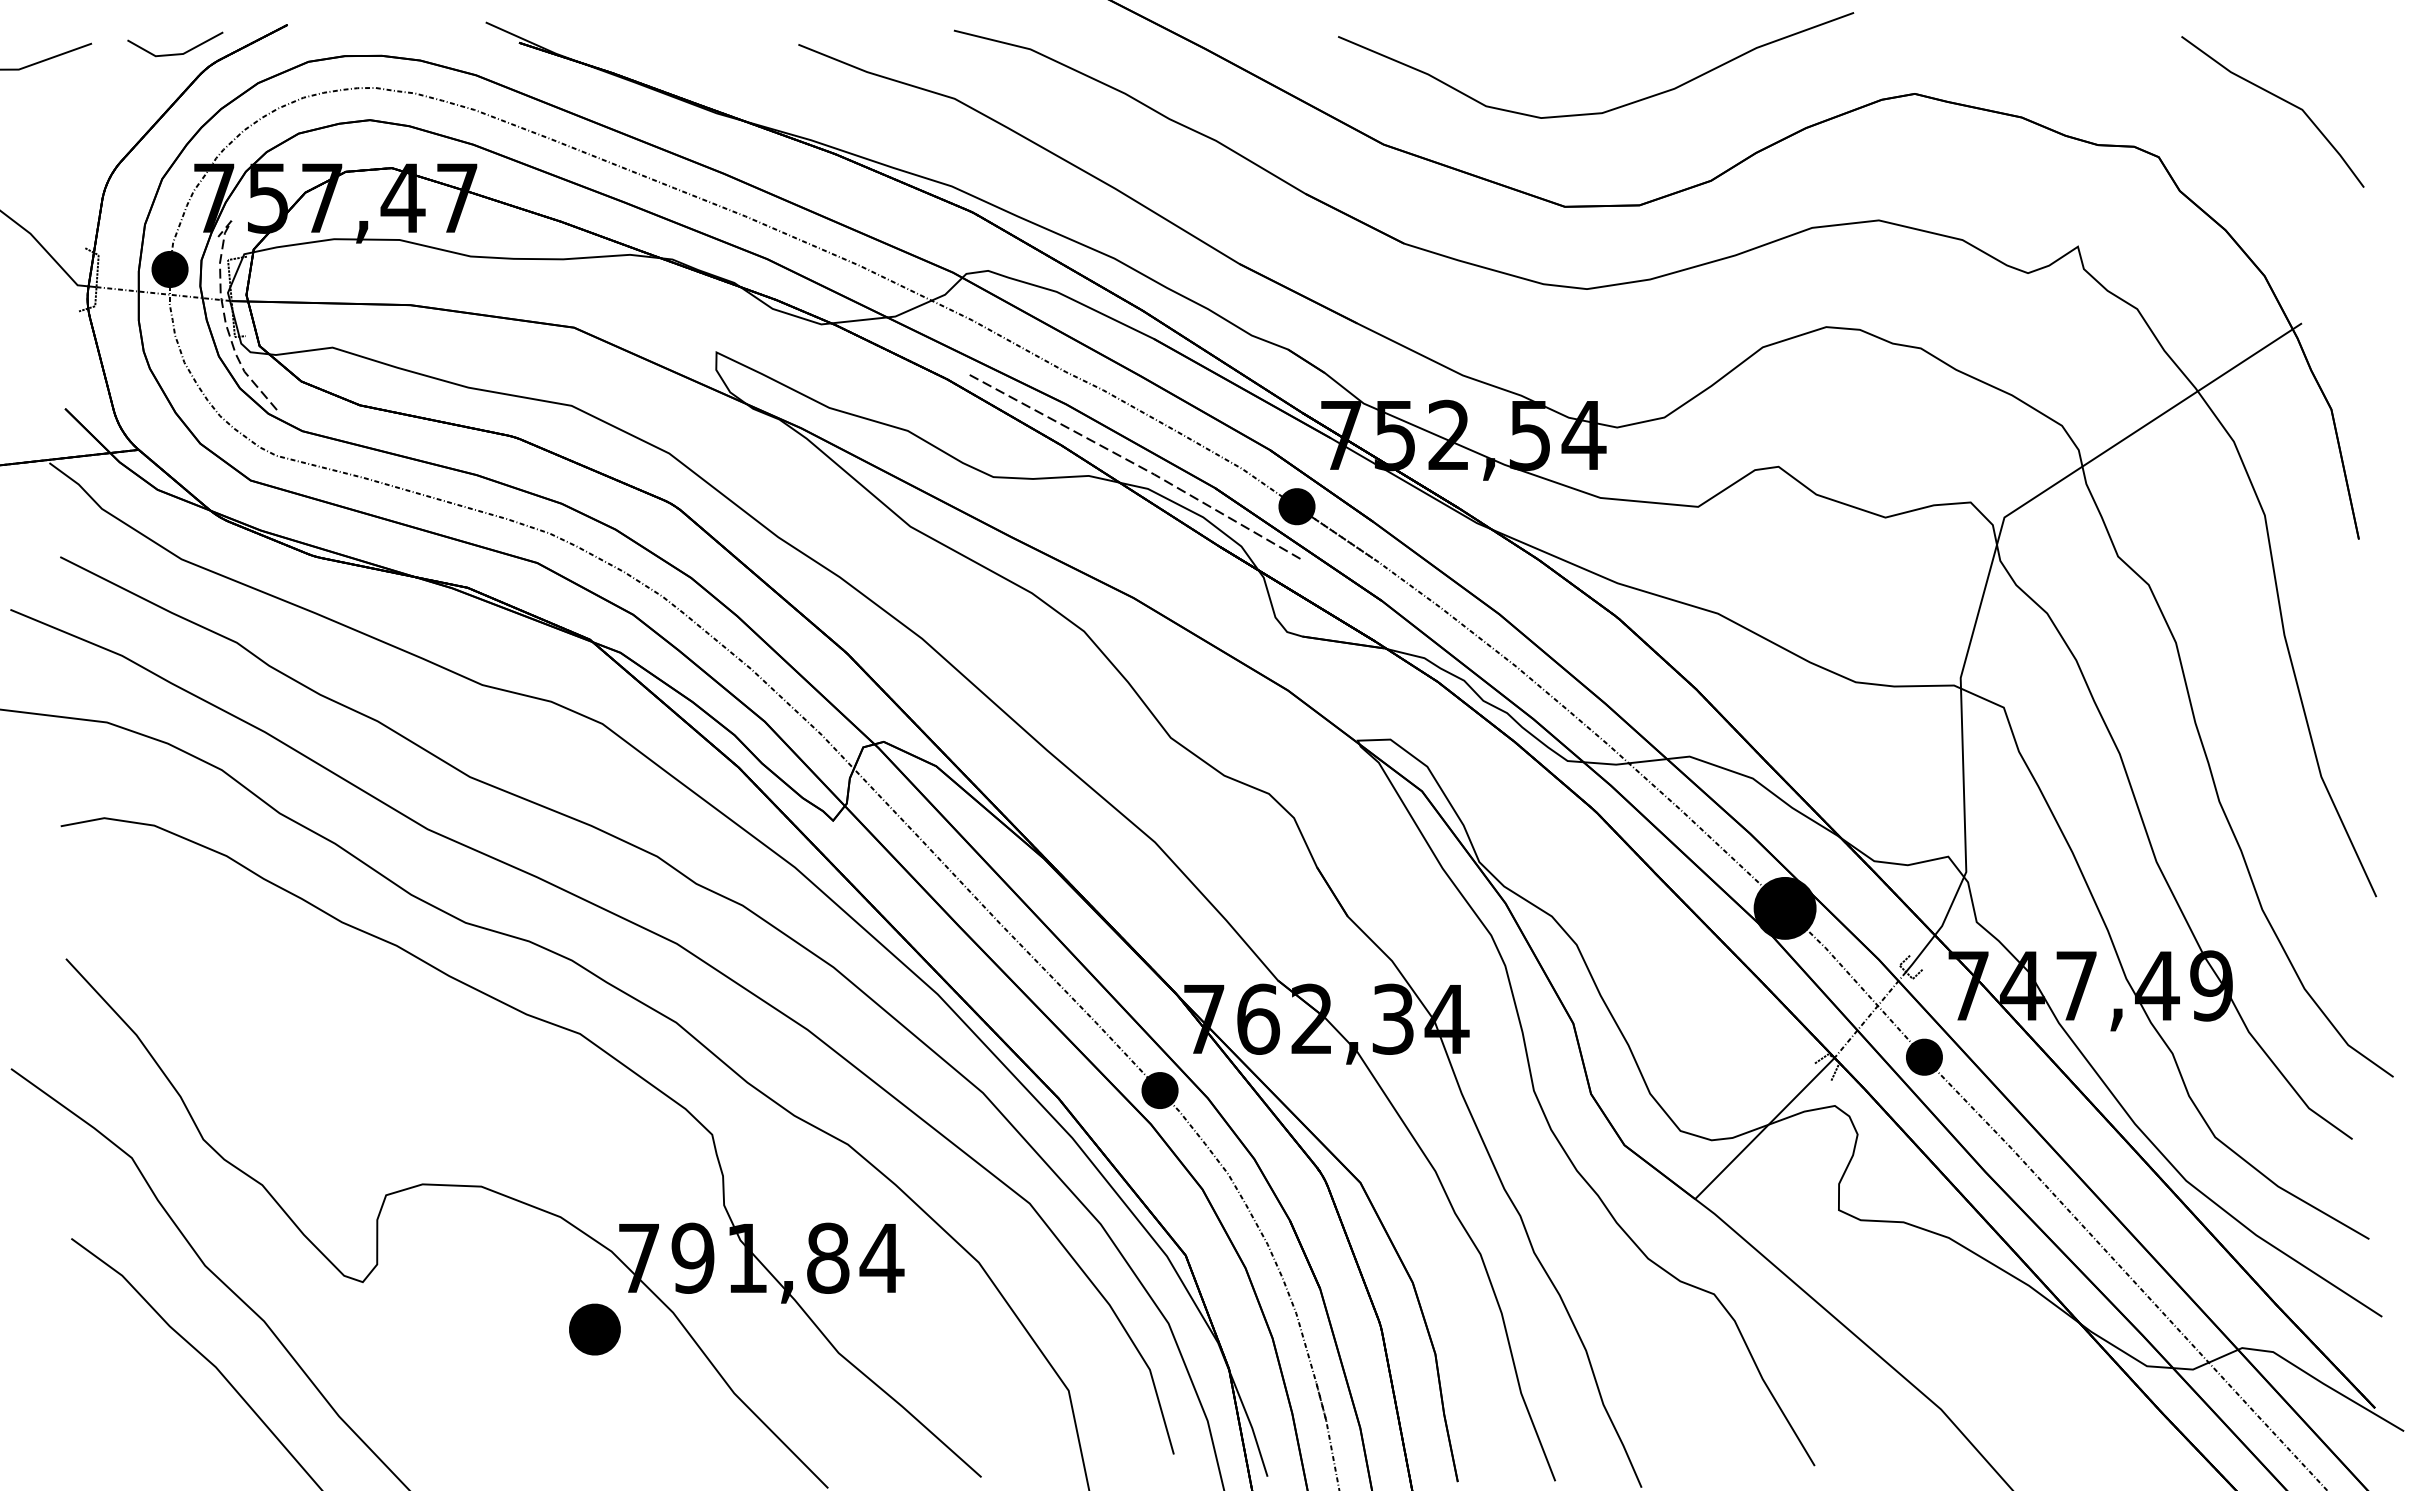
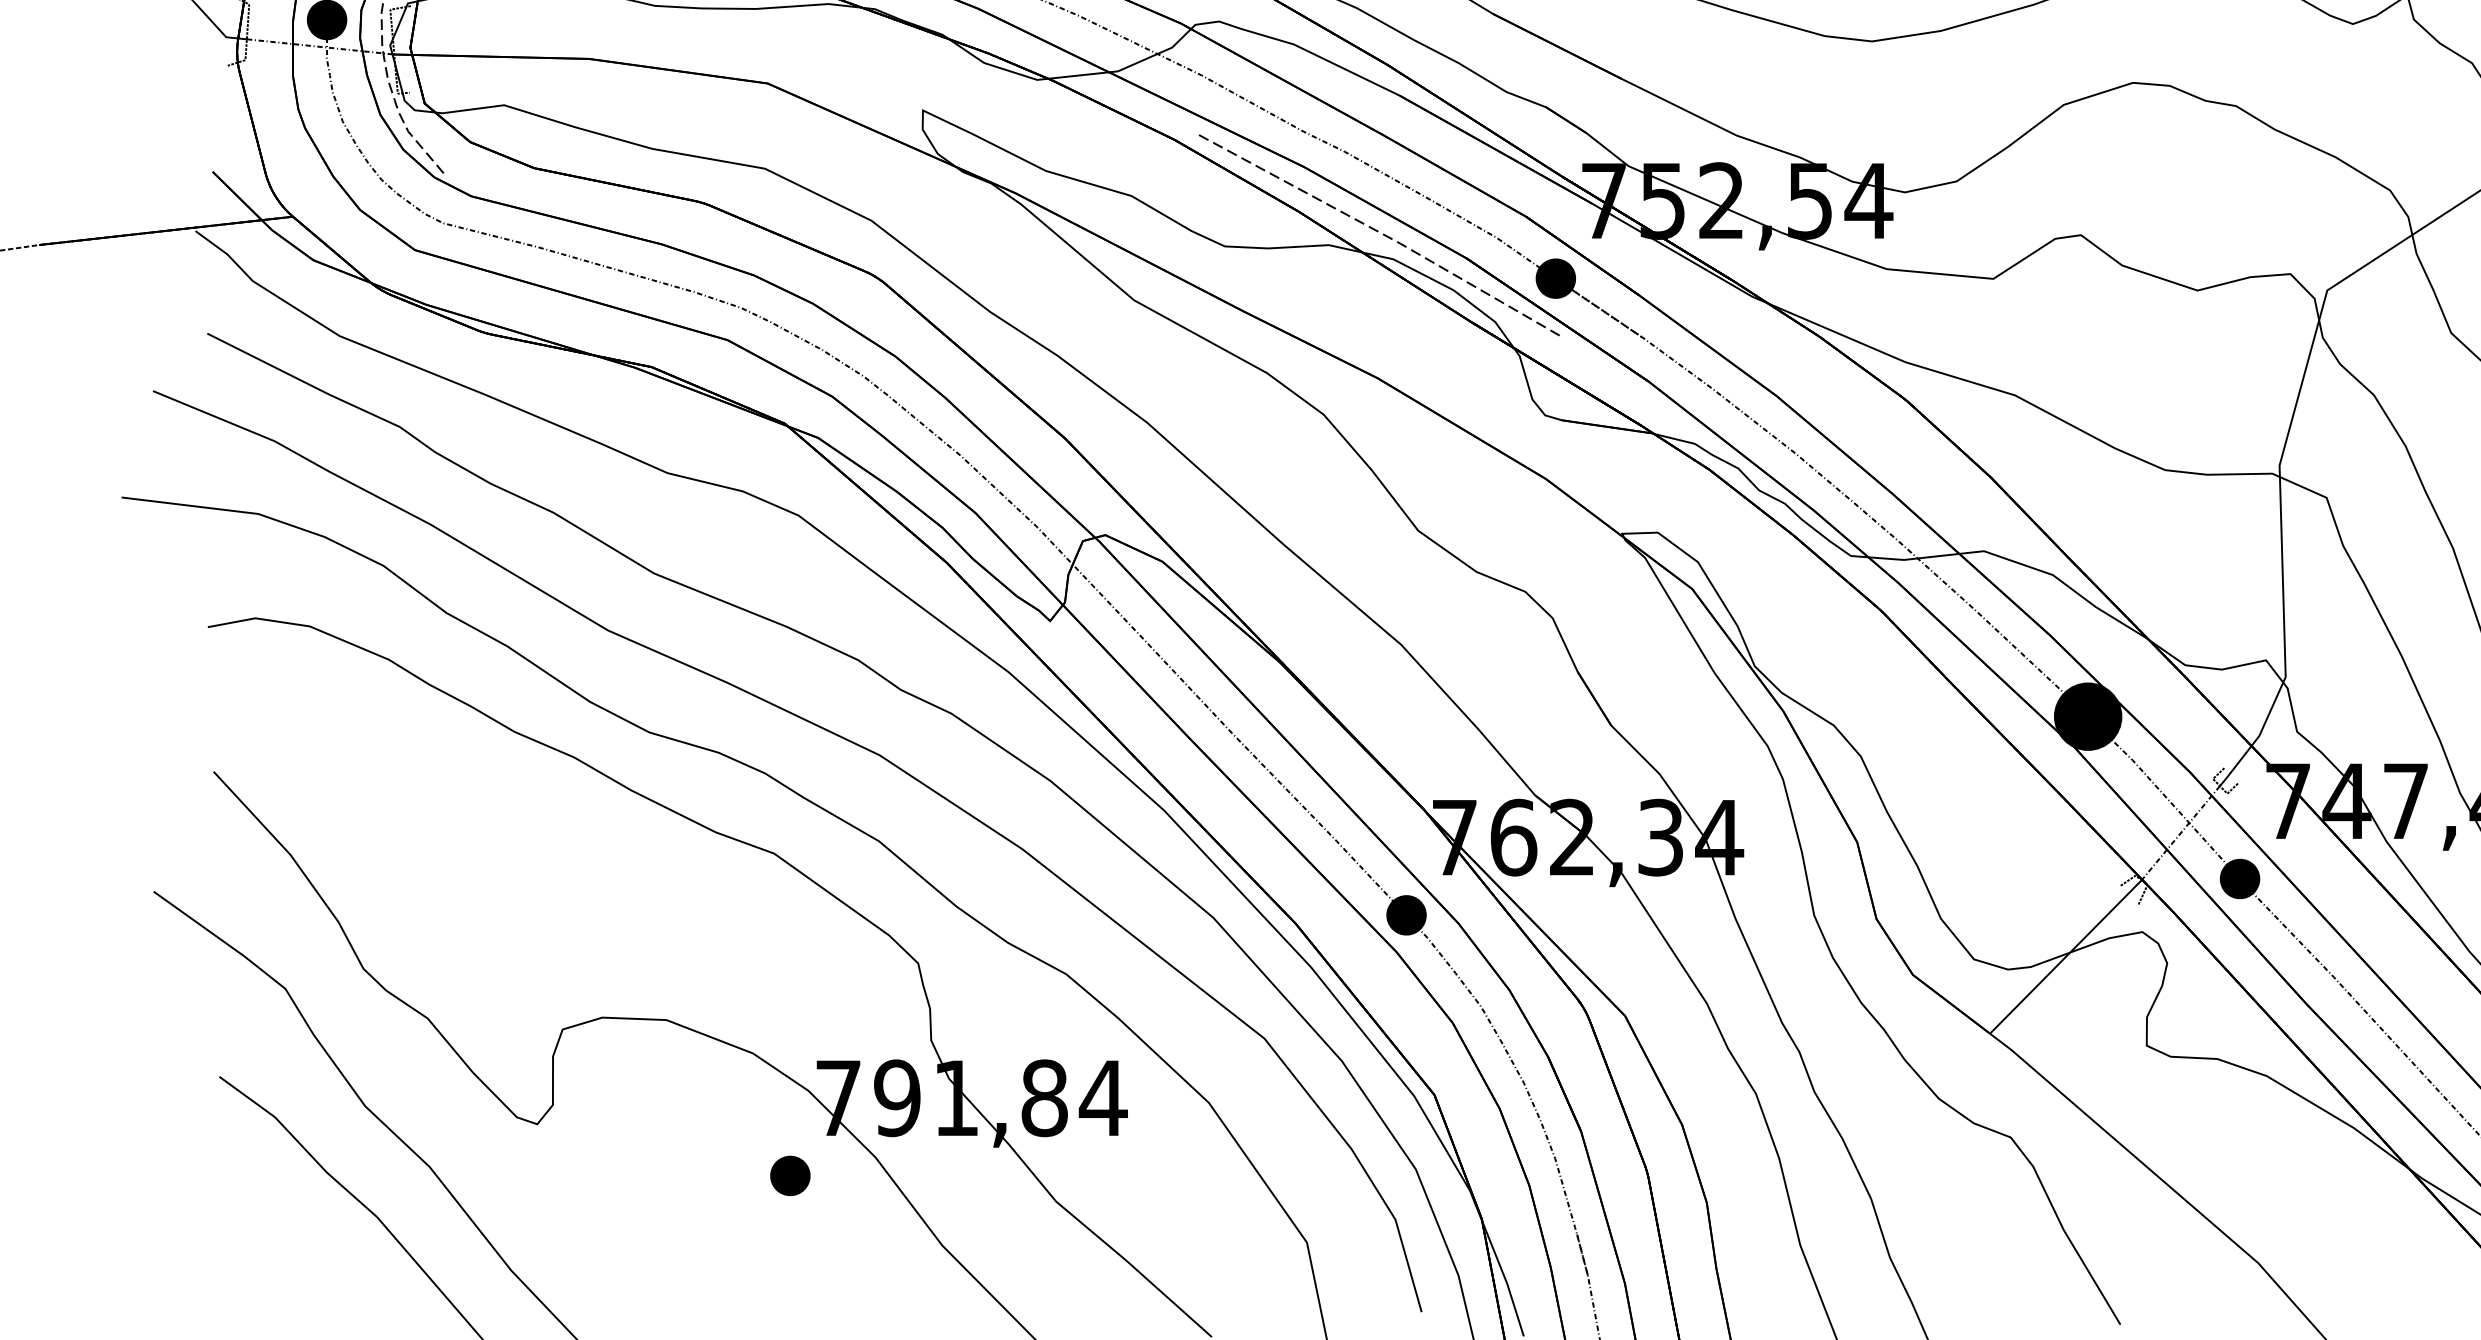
part: (594, 1329) -> (789, 1175), size x0.71

